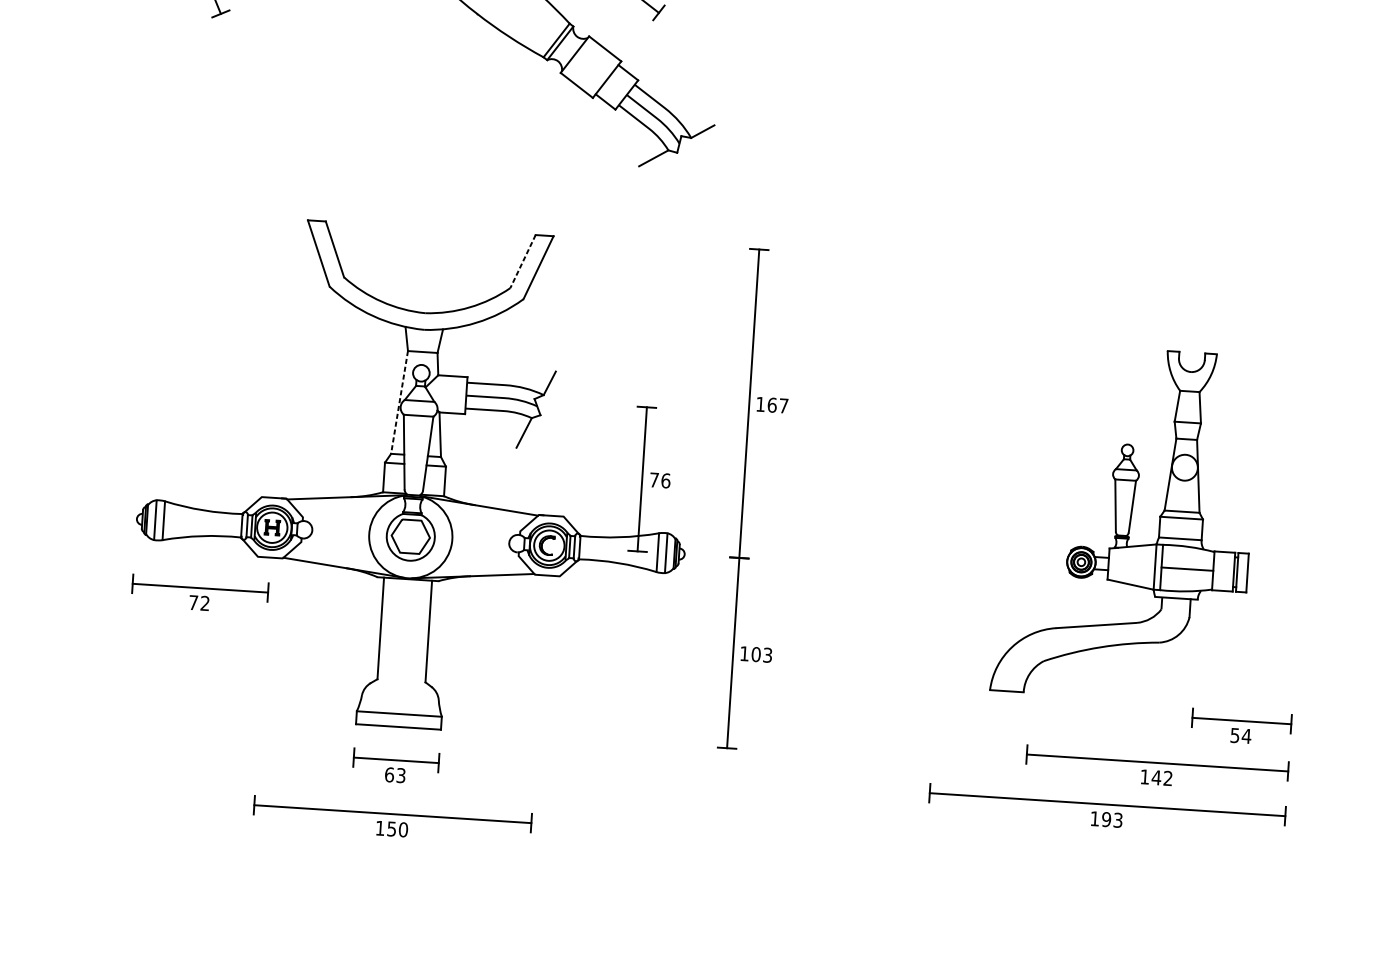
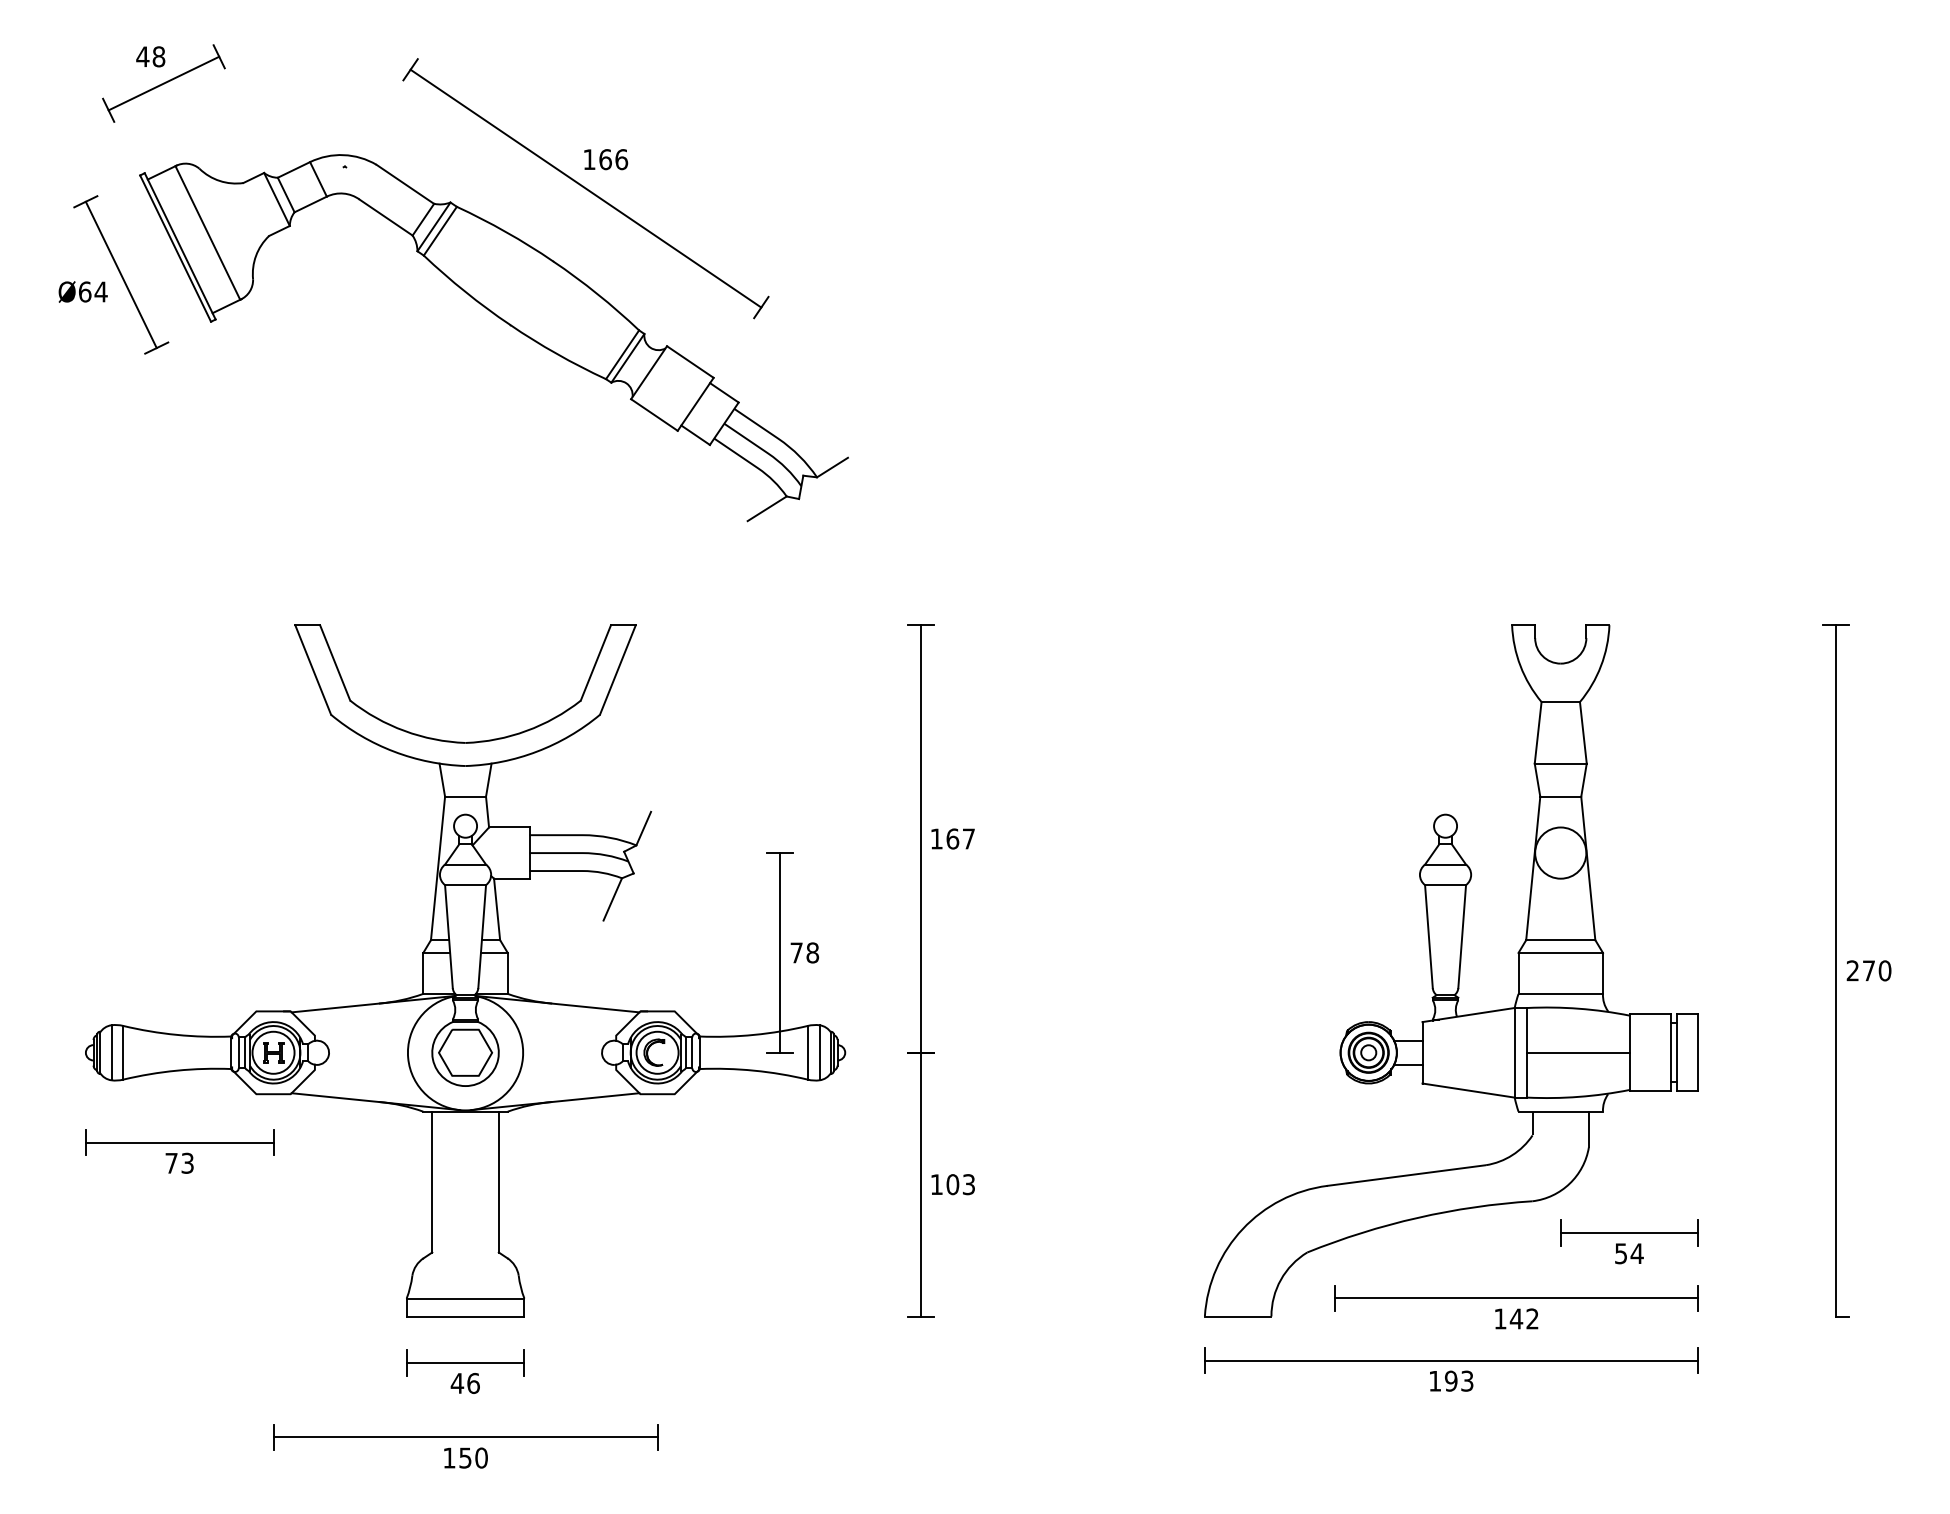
line: (522, 261) -> (595, 662), dashed -> solid
line: (399, 402) -> (437, 868), dashed -> solid
text: (665, 480) -> (812, 952), 76 -> 78
part: (1125, 523) -> (1451, 970), size x1.43
text: (205, 603) -> (187, 1163), 72 -> 73
text: (394, 775) -> (464, 1383), 63 -> 46

